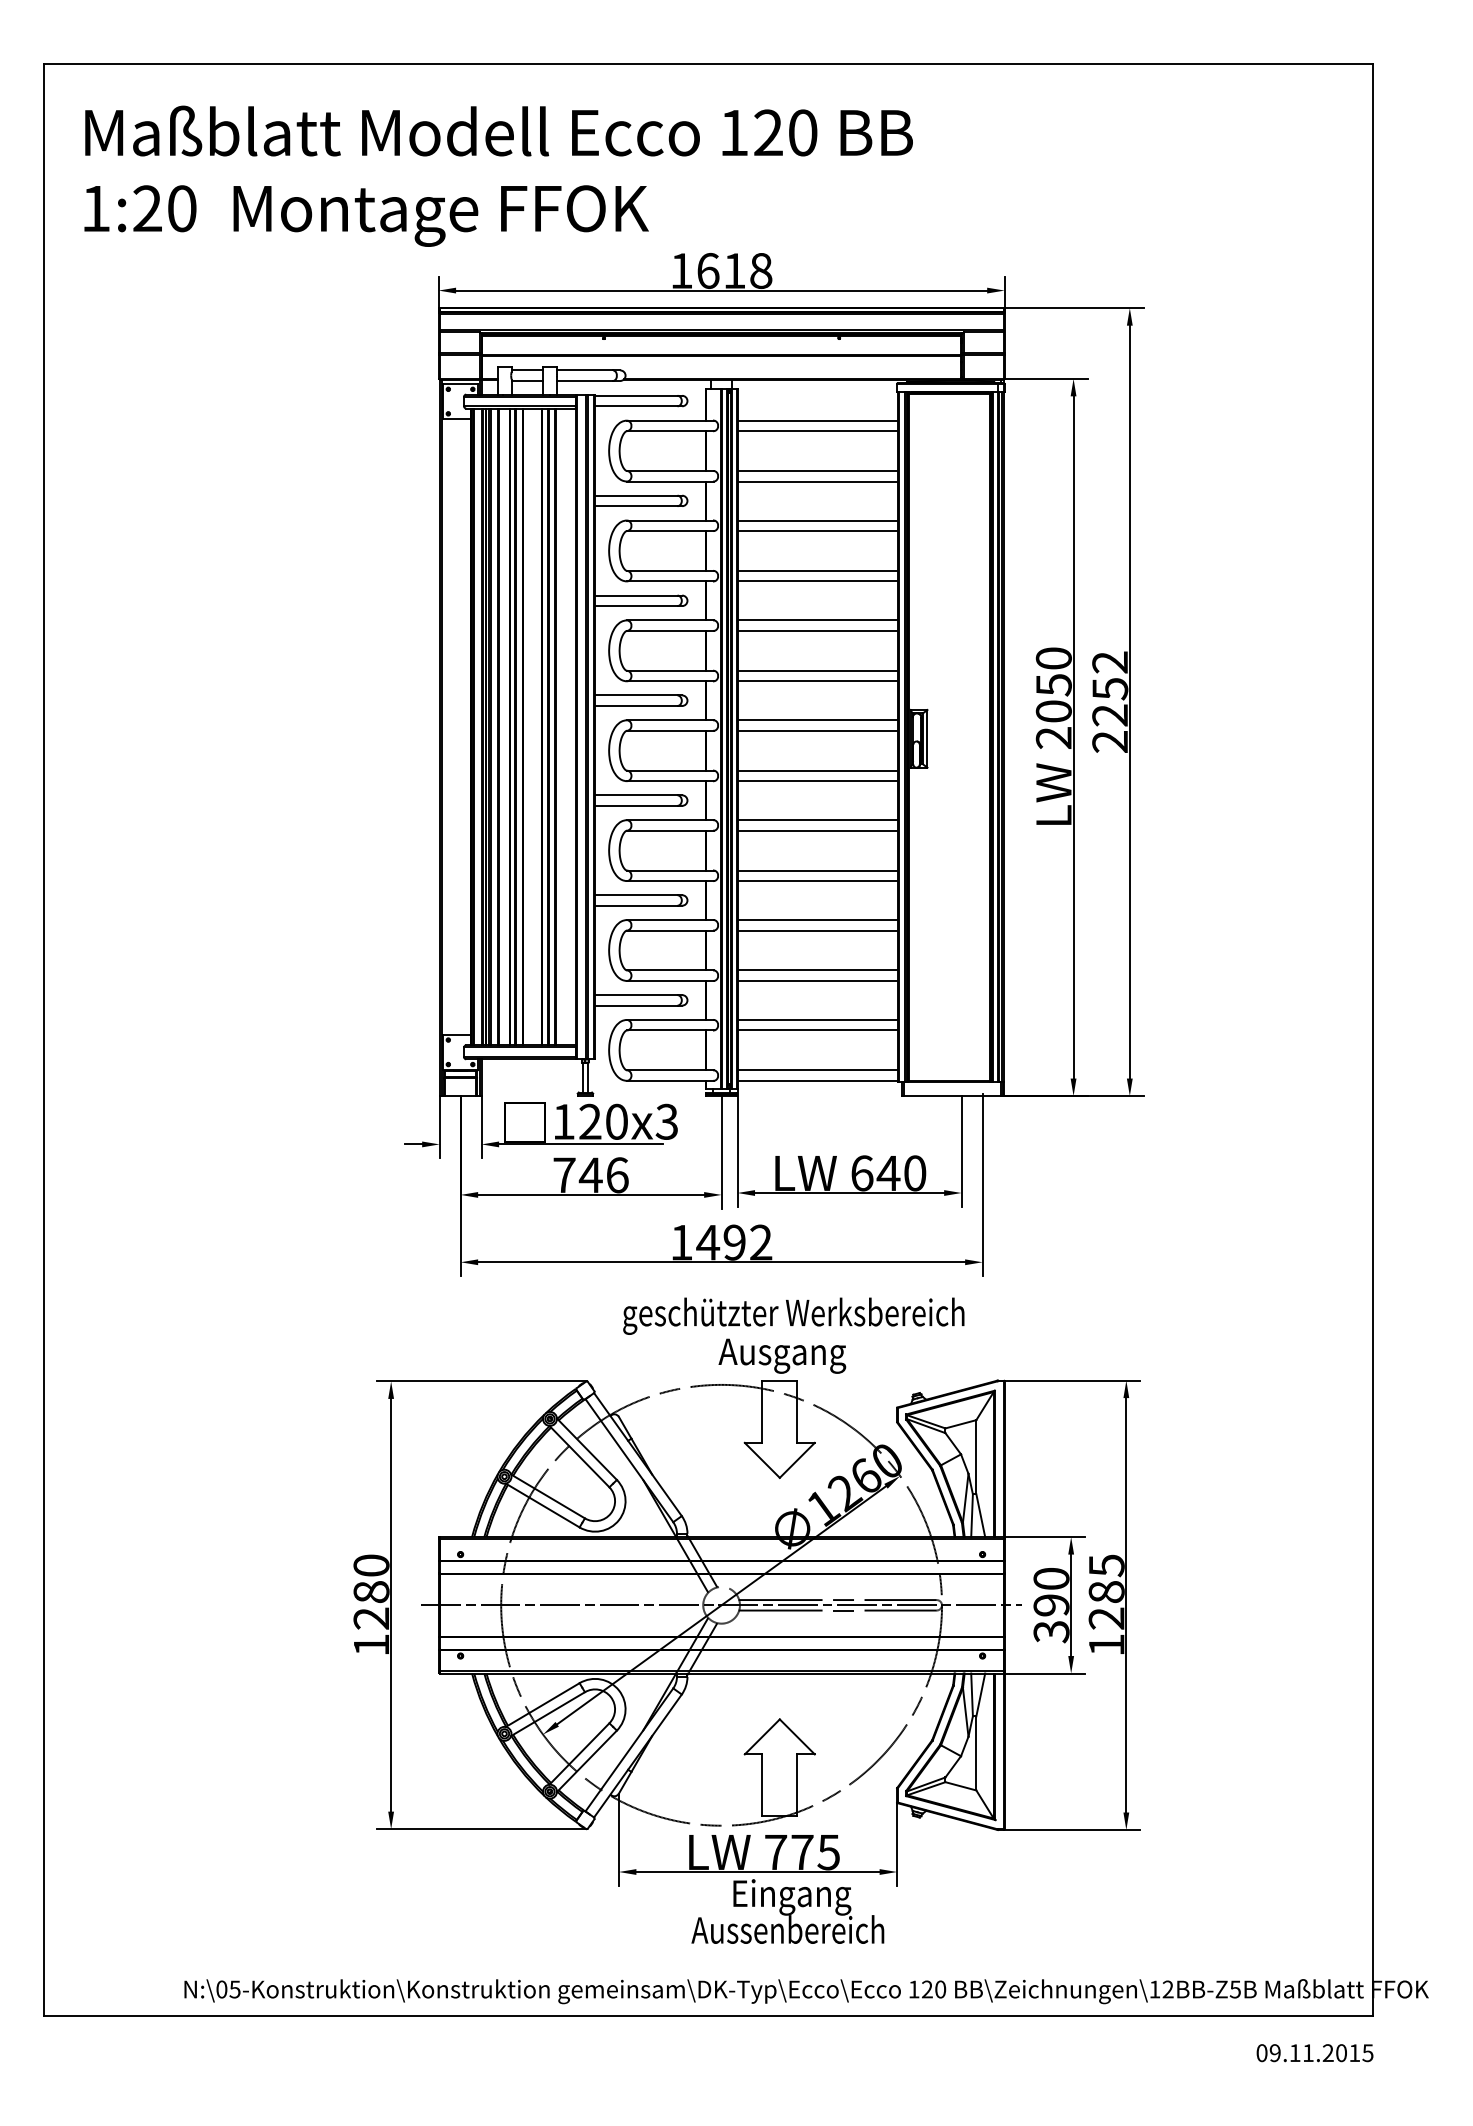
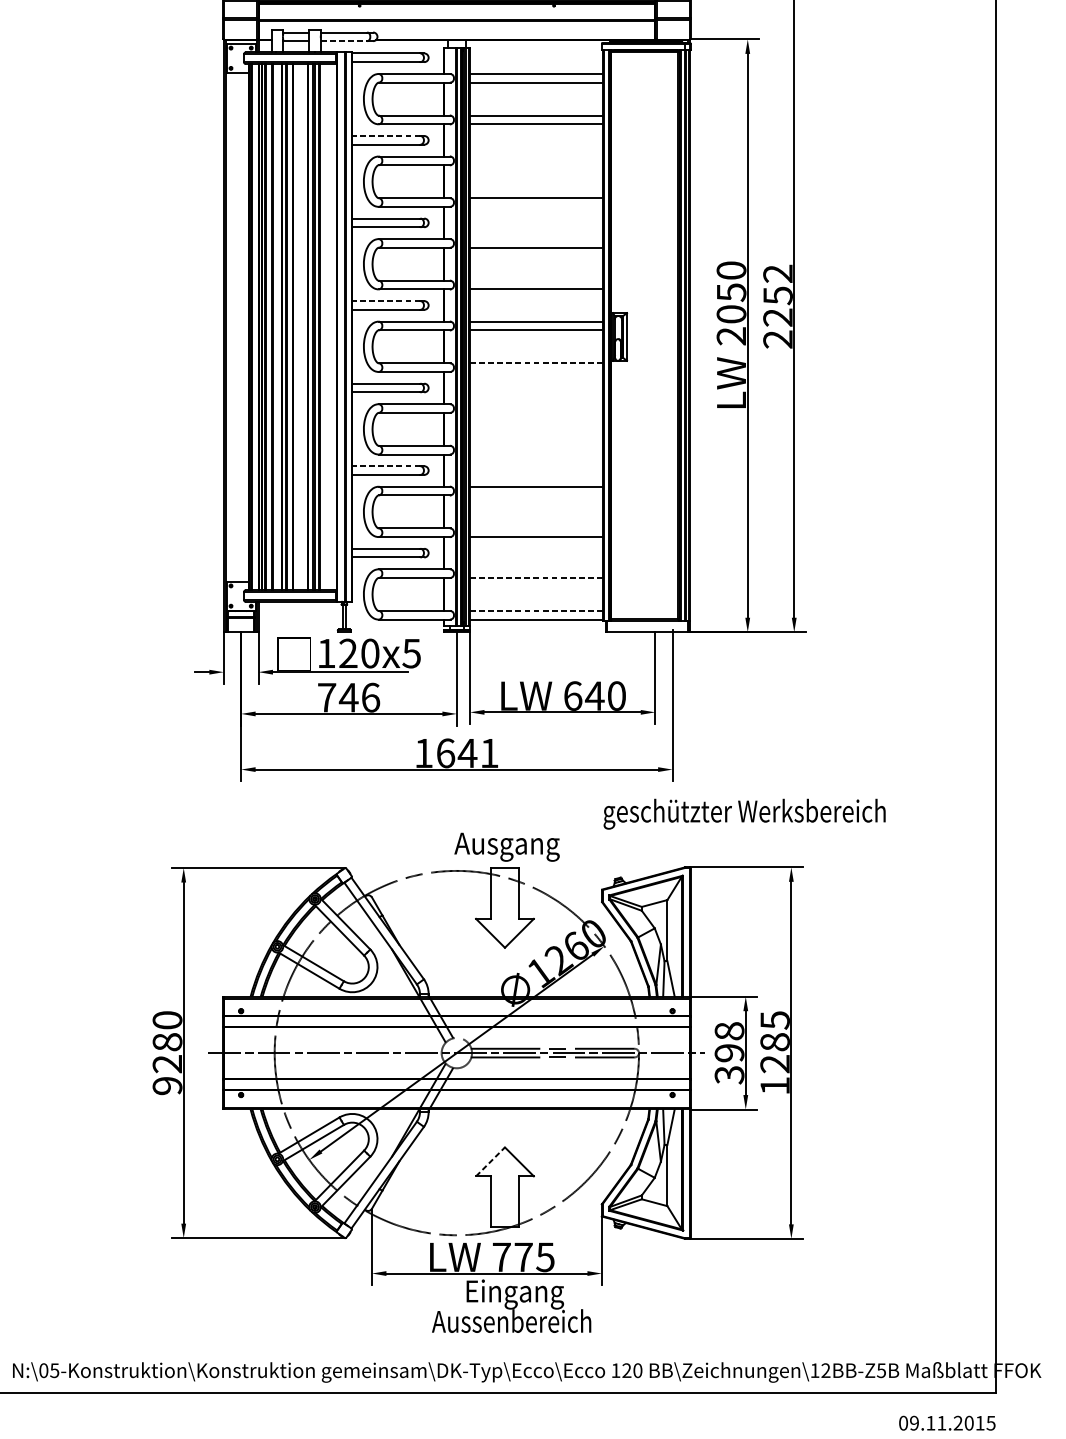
line: (585, 380) -> (344, 40), solid -> dashed
line: (635, 495) -> (385, 135), solid -> dashed
line: (817, 520) -> (536, 156), removed
line: (817, 531) -> (536, 165), removed
line: (817, 581) -> (536, 206), removed
line: (817, 620) -> (536, 239), removed
line: (817, 670) -> (536, 280), removed
line: (635, 695) -> (385, 301), solid -> dashed
line: (818, 770) -> (536, 363), solid -> dashed
line: (817, 781) -> (536, 372), removed
line: (817, 820) -> (536, 404), removed
line: (817, 830) -> (536, 412), removed
line: (817, 870) -> (536, 445), removed
line: (817, 881) -> (536, 454), removed
line: (635, 895) -> (385, 466), solid -> dashed
line: (817, 930) -> (536, 495), removed
line: (817, 970) -> (536, 528), removed
line: (817, 1019) -> (536, 568), removed
line: (817, 1030) -> (536, 578), solid -> dashed
line: (818, 1070) -> (536, 611), solid -> dashed
text: (666, 1121) -> (411, 653), 120x3 -> 120x5
text: (734, 1242) -> (467, 753), 1492 -> 1641
text: (793, 1315) -> (744, 813), moved
text: (1051, 1578) -> (729, 1030), 390 -> 398
text: (371, 1645) -> (167, 1086), 1280 -> 9280
line: (762, 1736) -> (490, 1161), solid -> dashed

